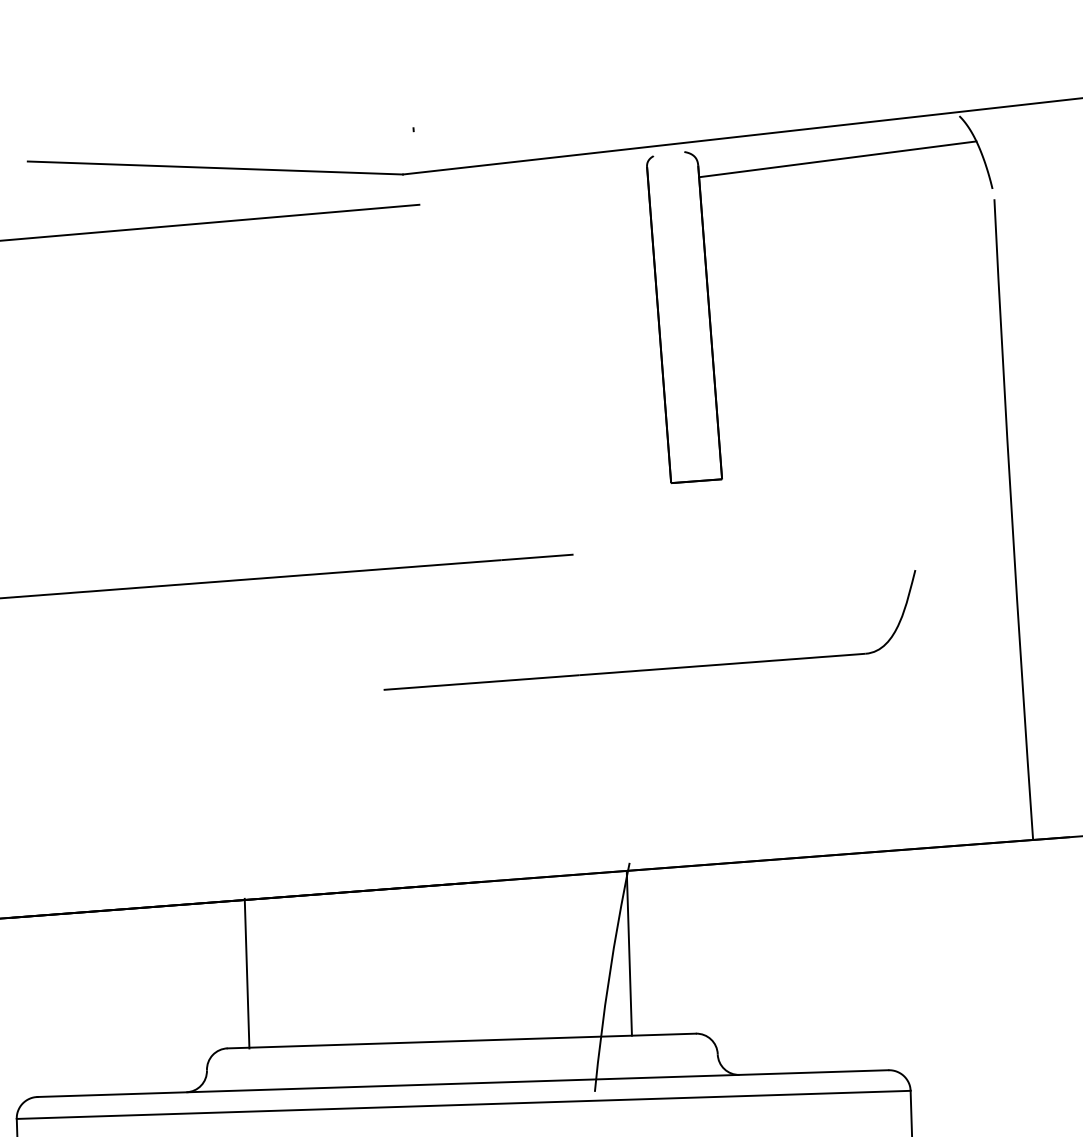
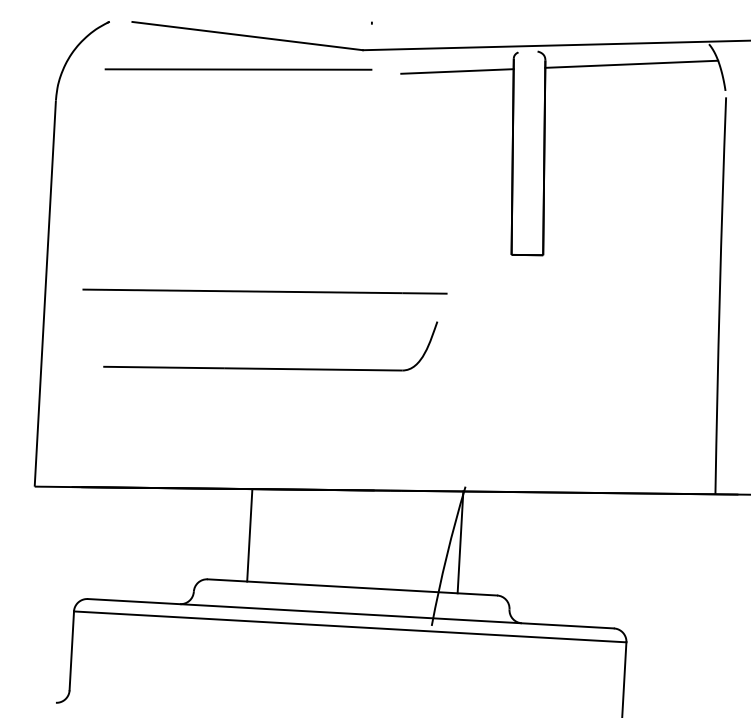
line: (558, 195) -> (457, 71), added
part: (646, 668) -> (266, 367), moved
line: (246, 973) -> (249, 535), moved

